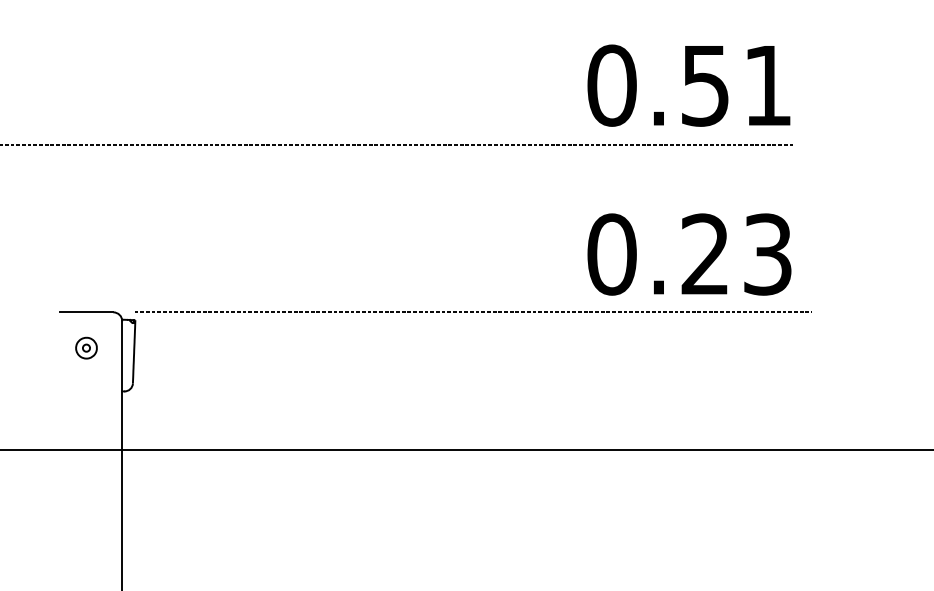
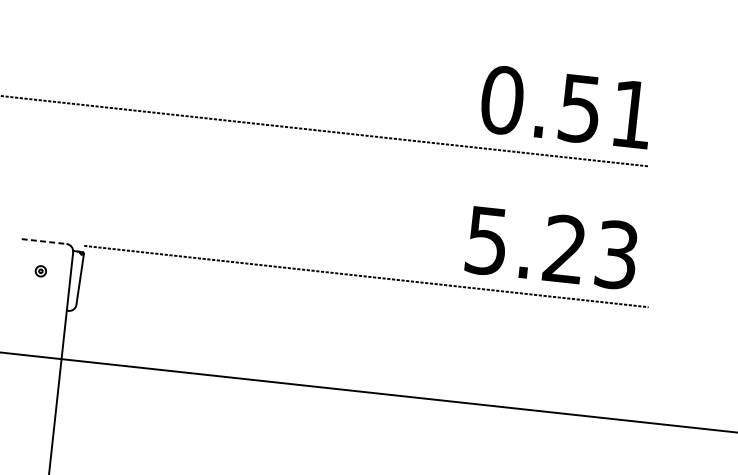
text: (611, 254) -> (486, 240), 0.23 -> 5.23
line: (86, 312) -> (44, 241), solid -> dashed
part: (86, 347) -> (40, 270), size x0.6

